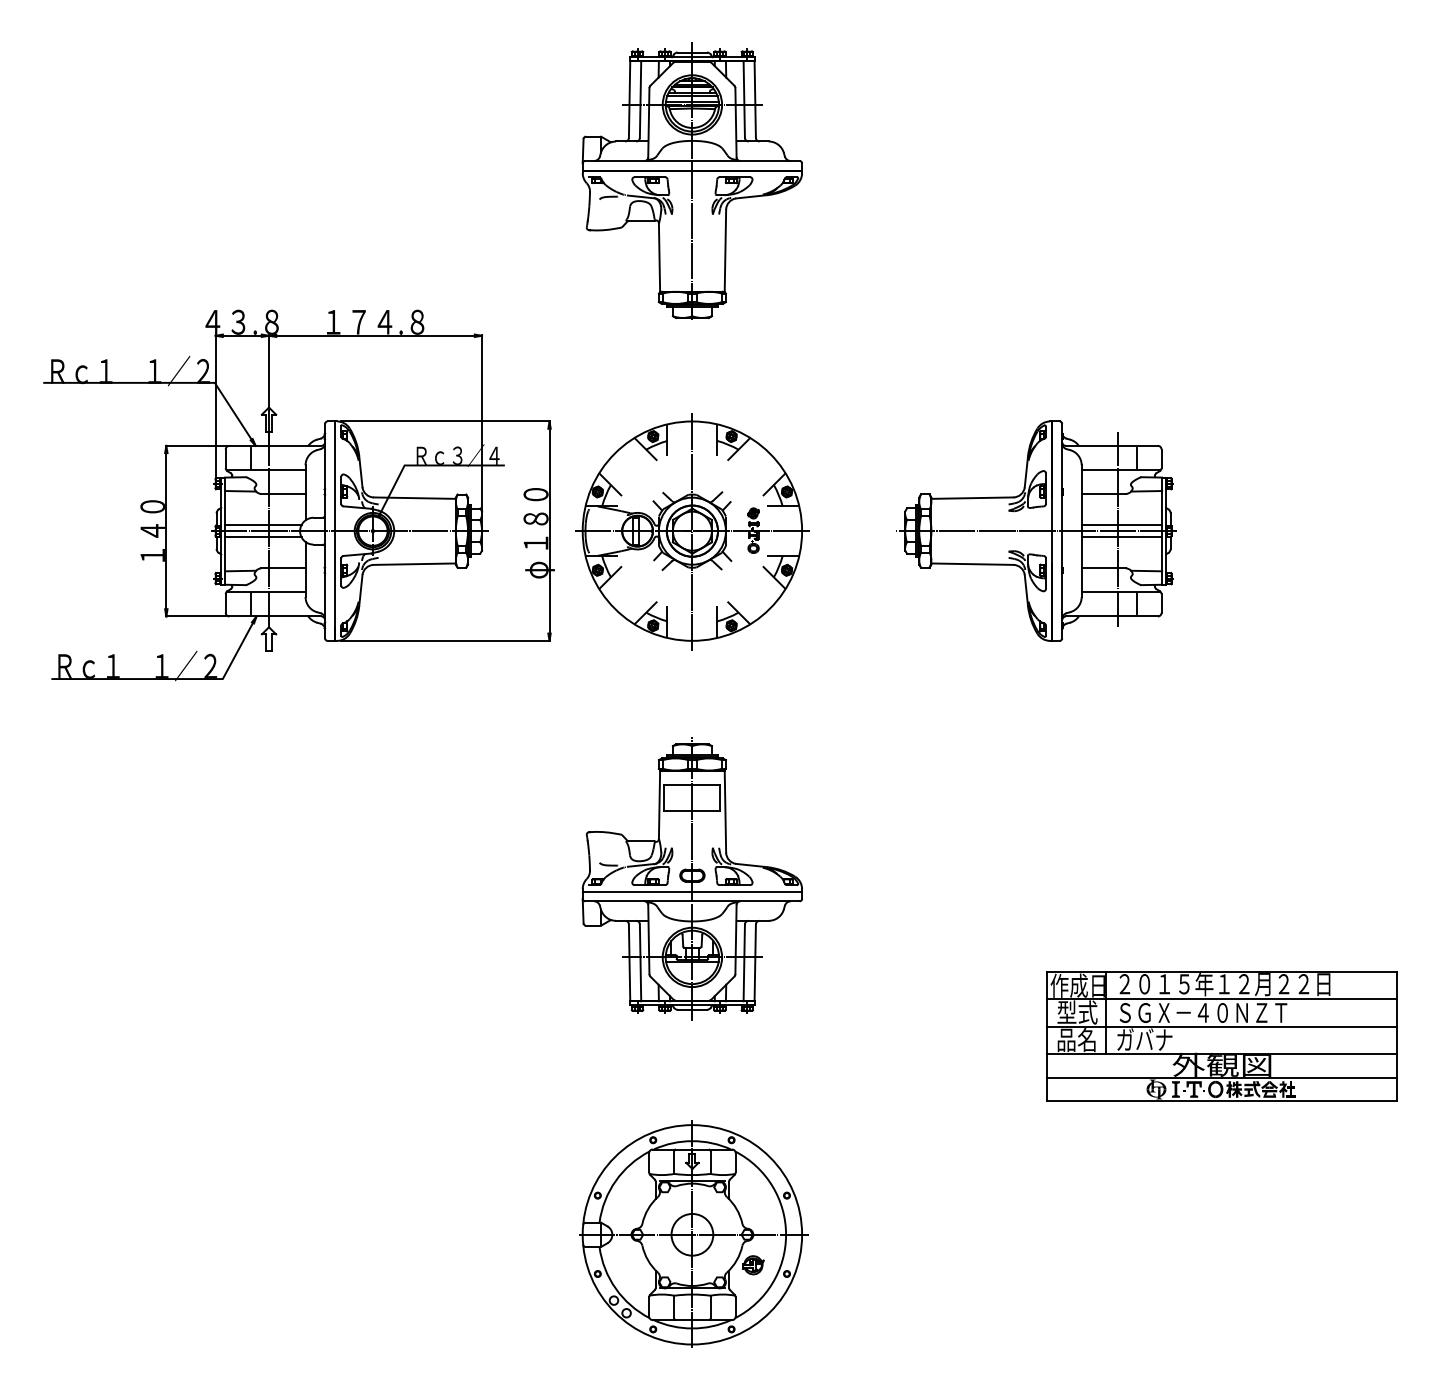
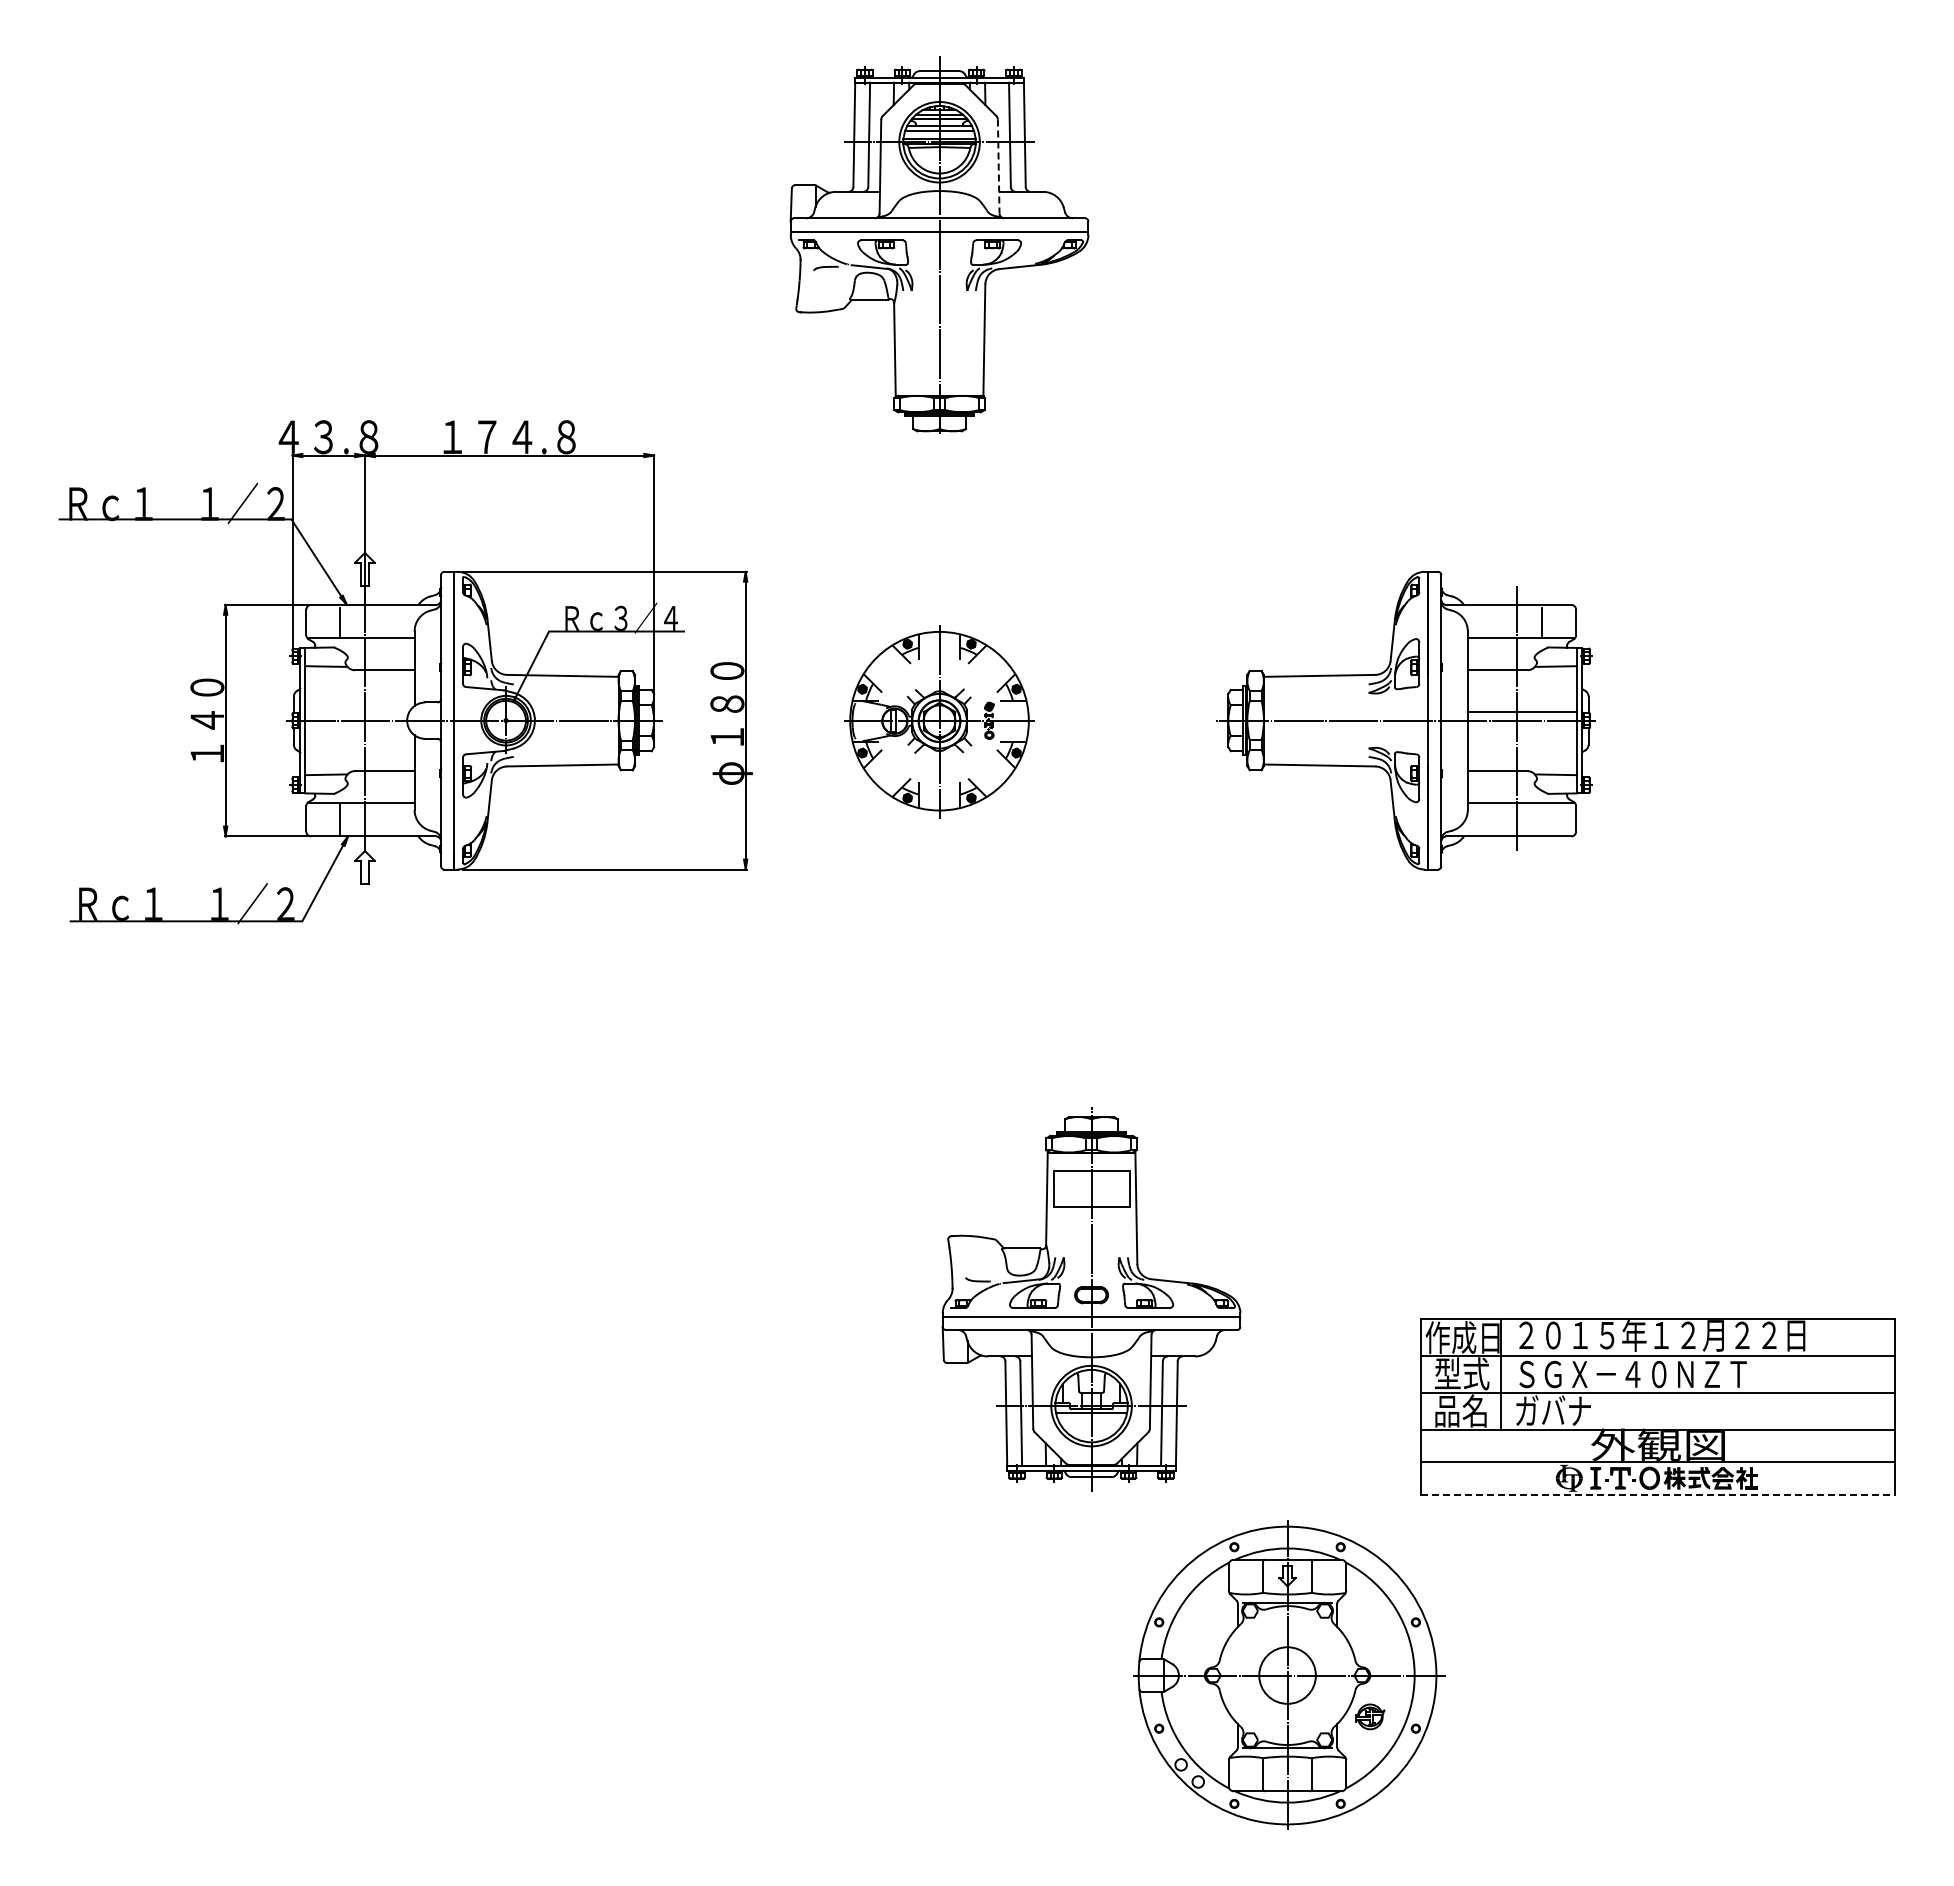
line: (735, 122) -> (998, 166), solid -> dashed
line: (263, 525) -> (357, 712), removed
part: (692, 531) -> (939, 721), size x0.6
line: (263, 537) -> (357, 729), removed
line: (1121, 537) -> (1522, 729), removed
line: (1136, 603) -> (1542, 818), removed
part: (692, 878) -> (1091, 1299), moved
line: (1222, 1101) -> (1658, 1494), solid -> dashed
part: (693, 1234) -> (1289, 1674), moved

